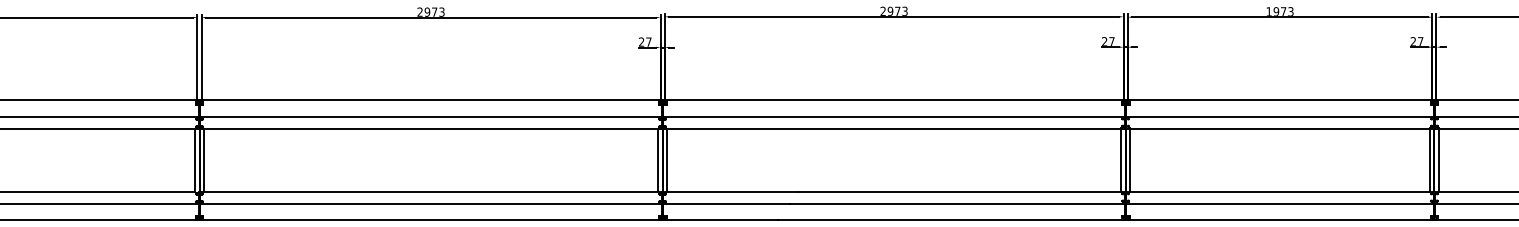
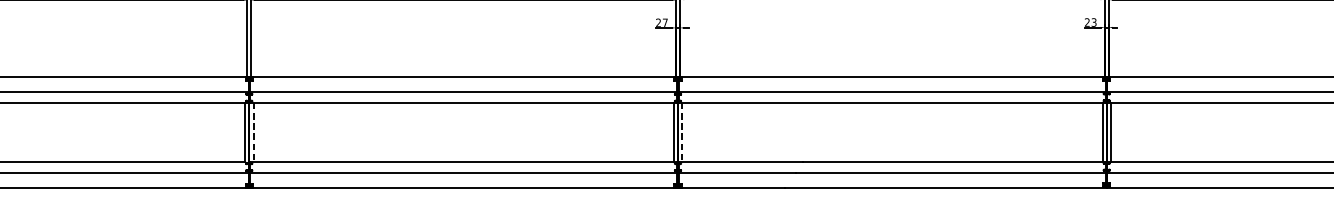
text: (1111, 41) -> (1093, 22), 27 -> 23
line: (204, 160) -> (253, 132), solid -> dashed
line: (667, 160) -> (682, 132), solid -> dashed

